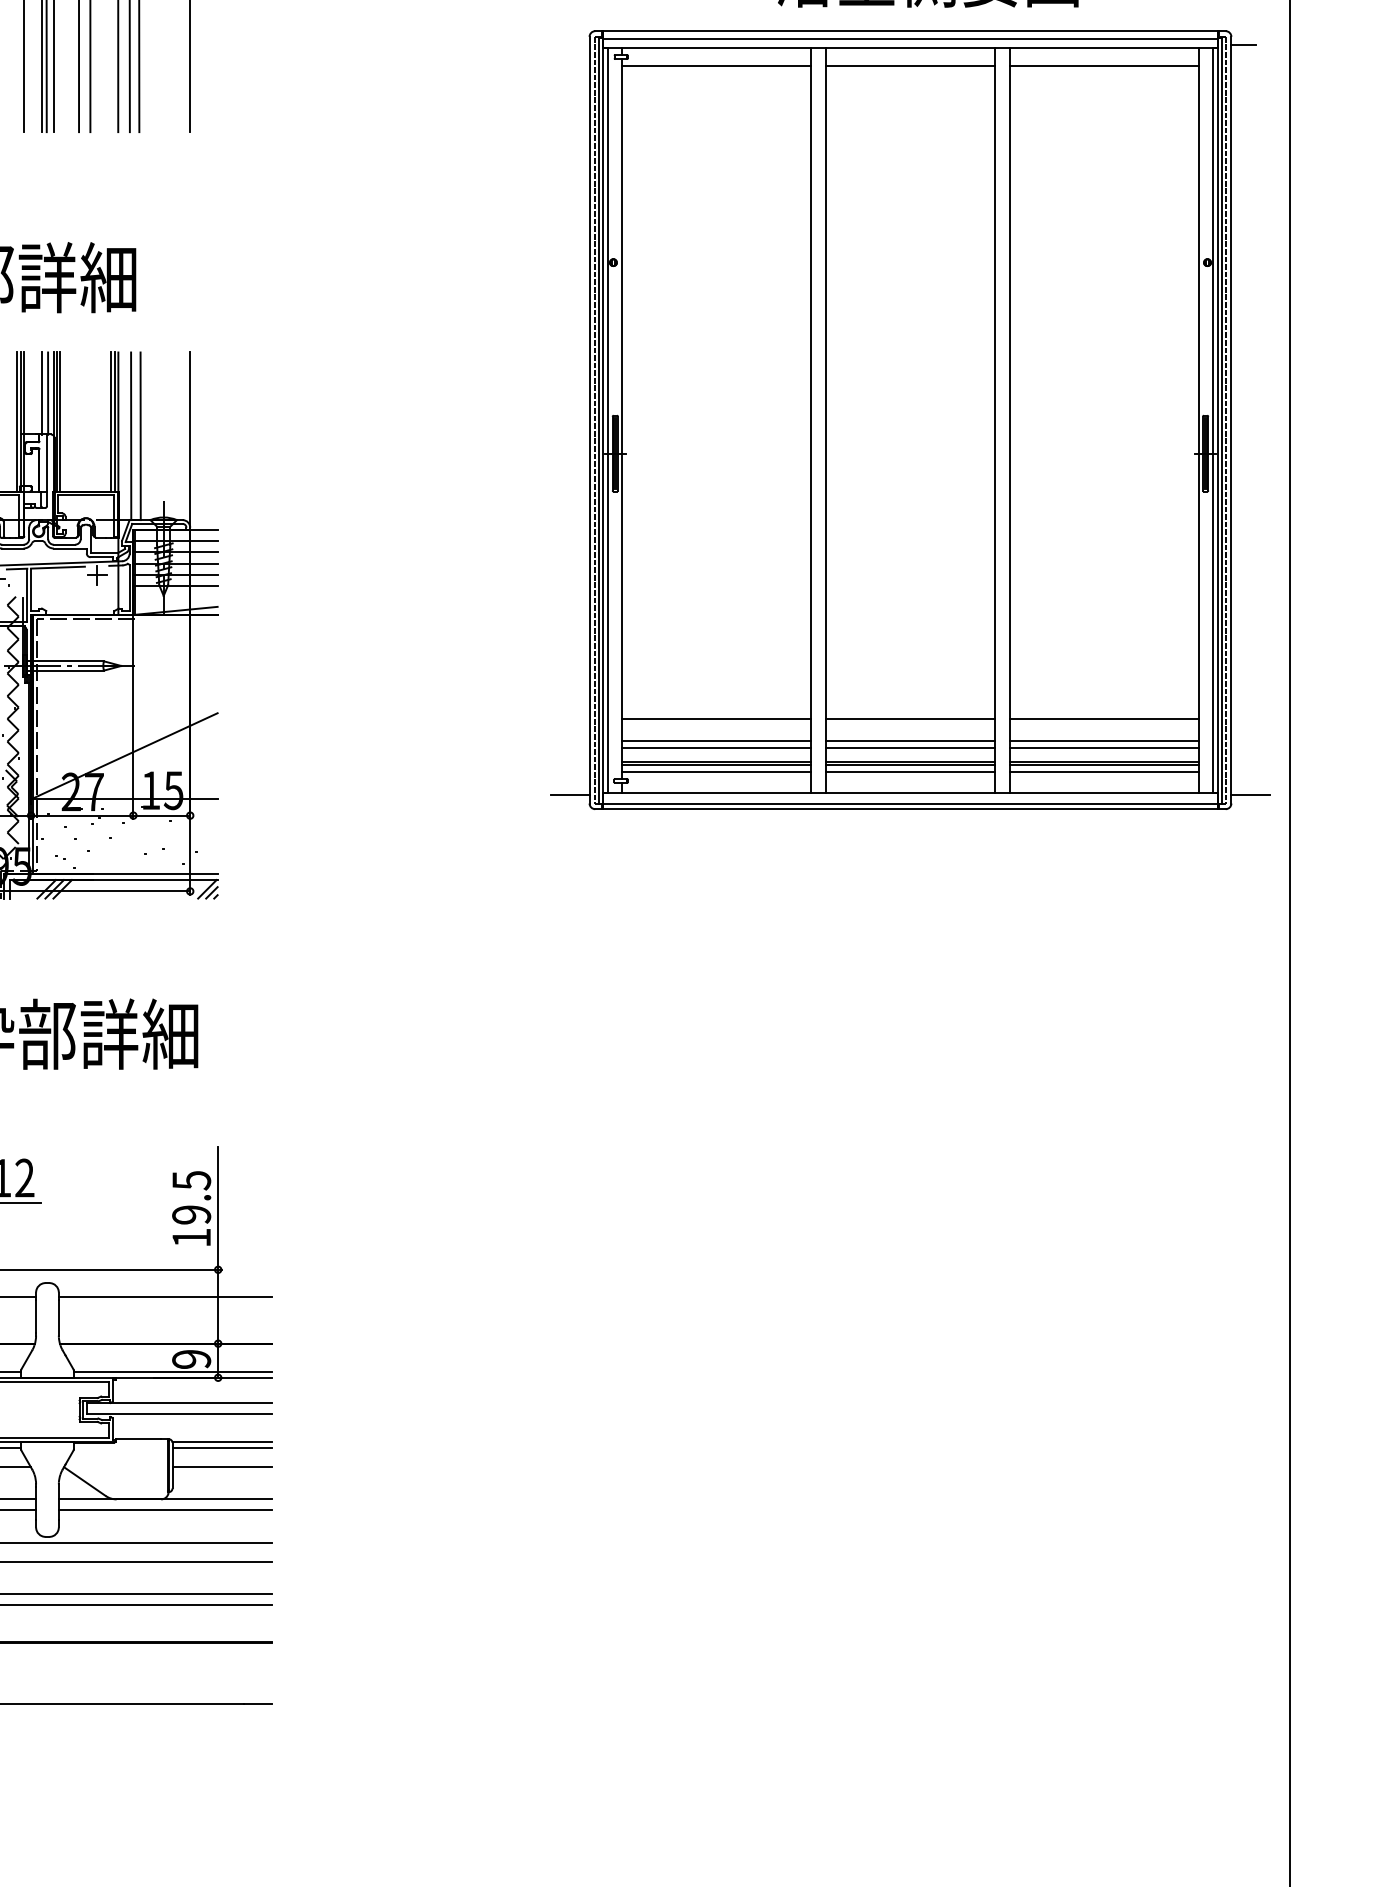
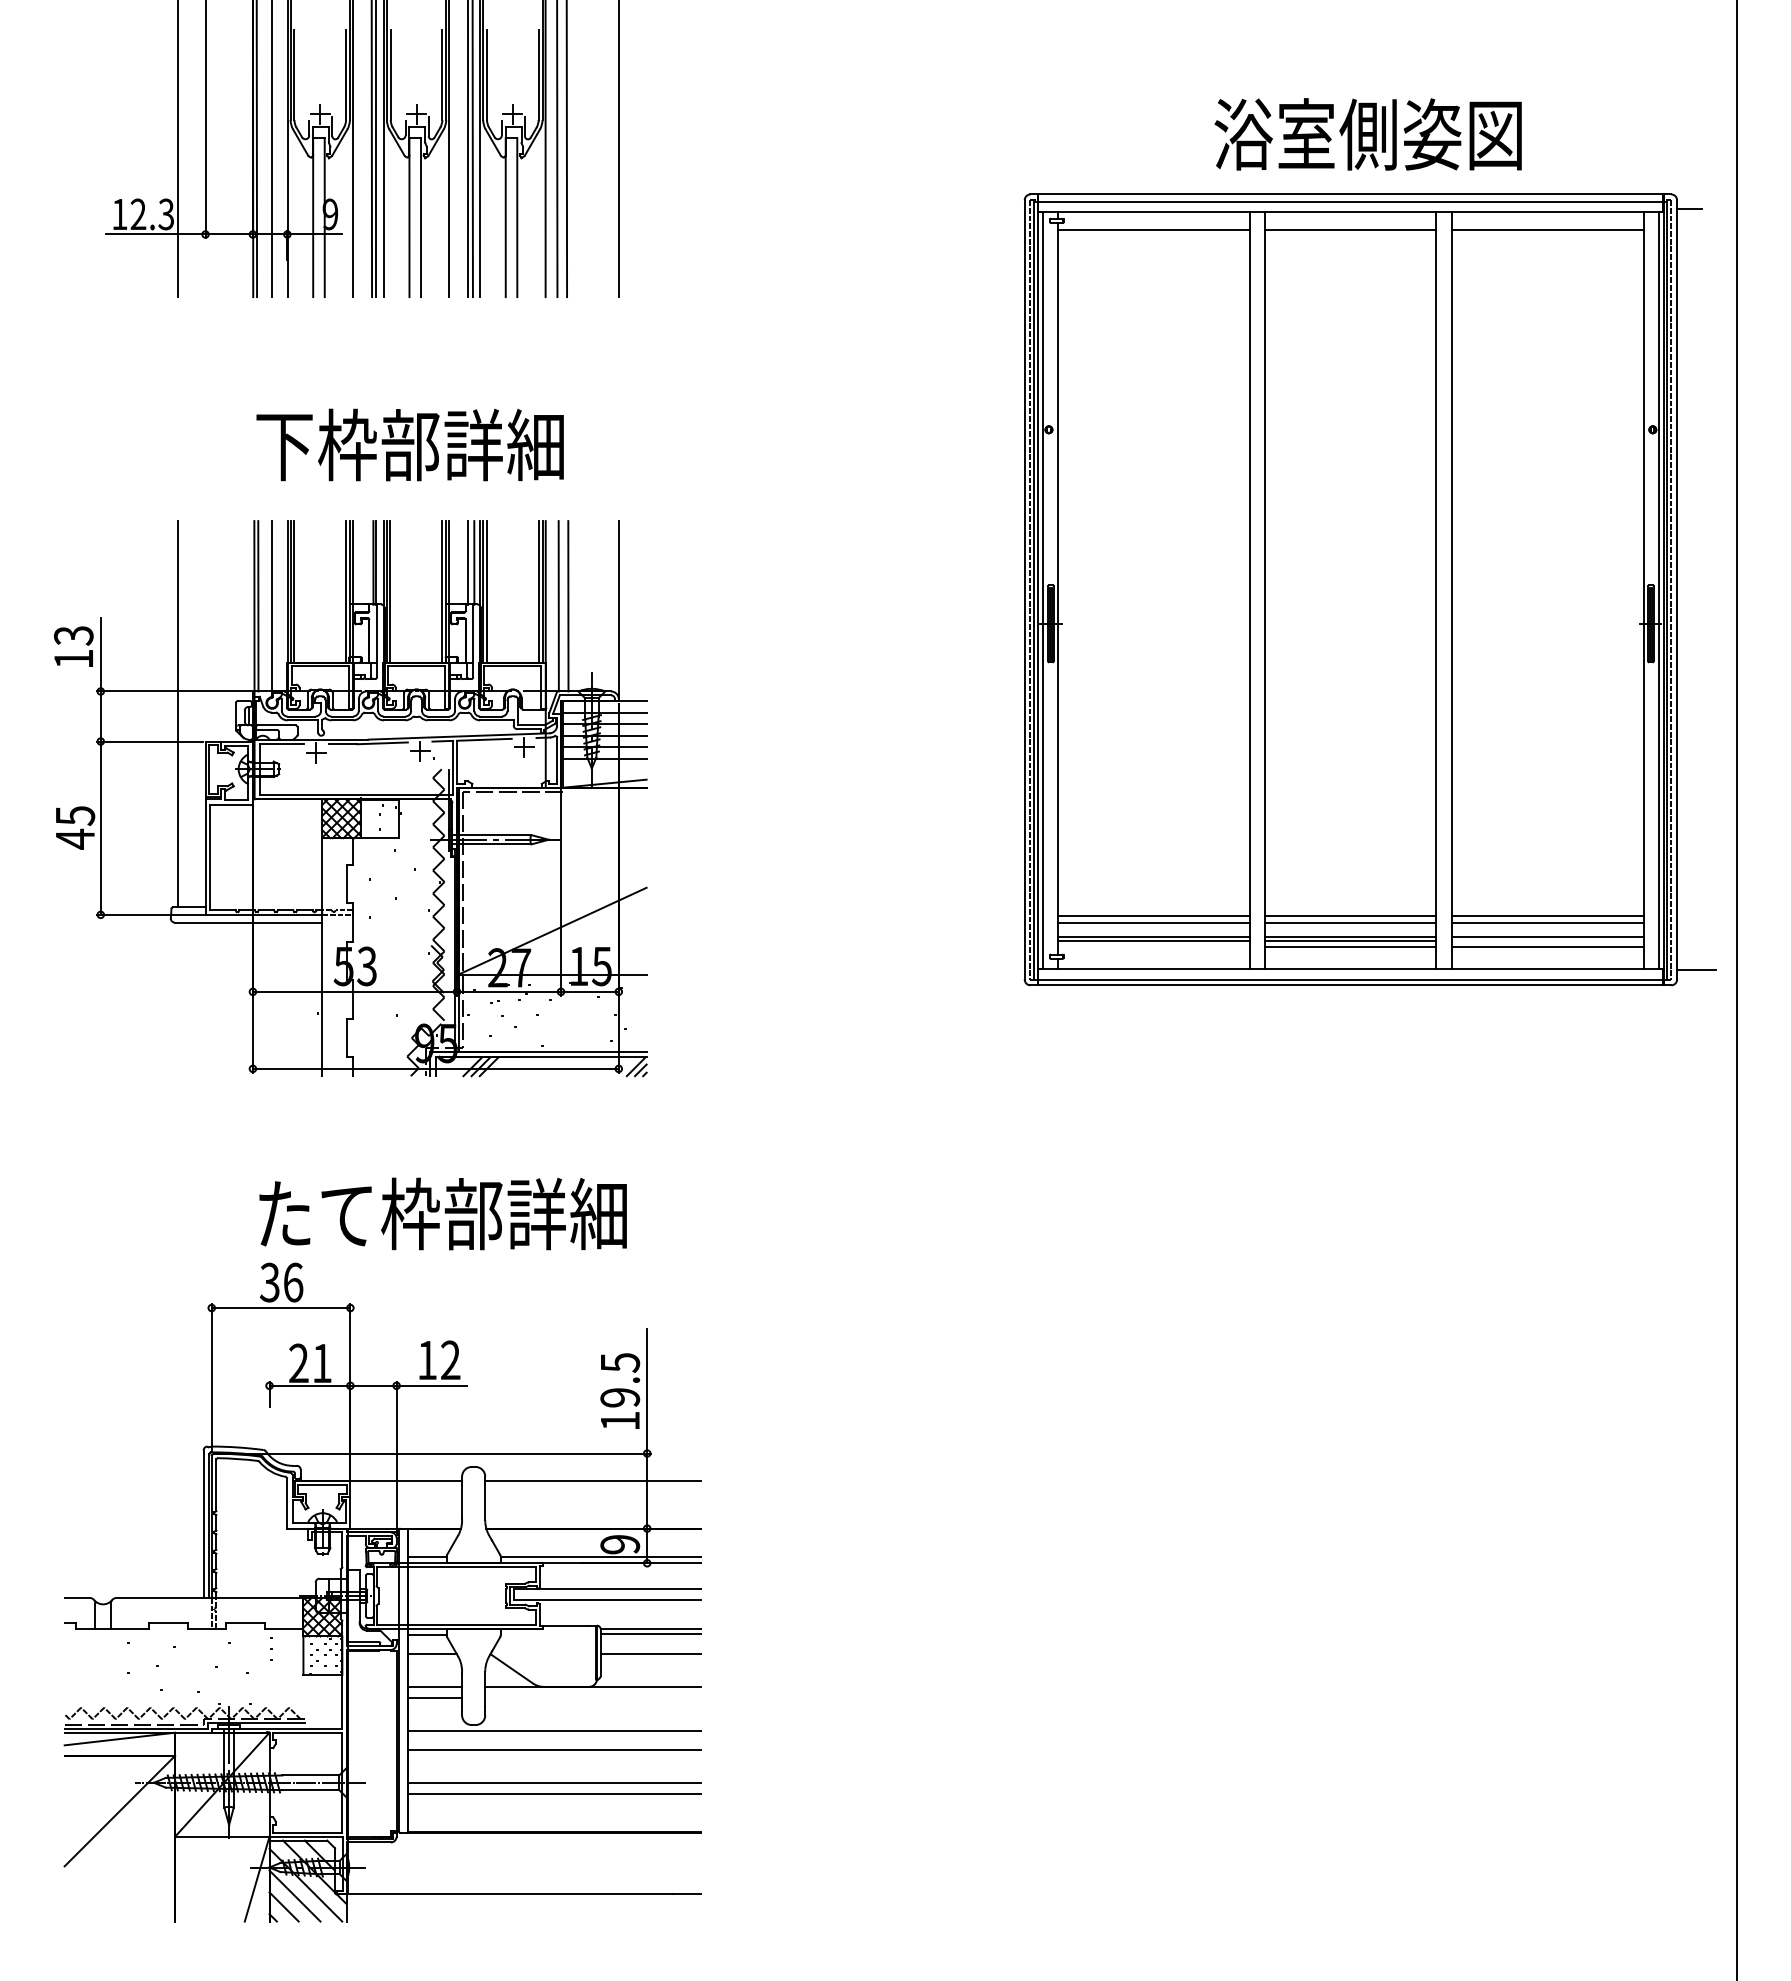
line: (716, 718) -> (1153, 893), removed
line: (910, 718) -> (1350, 893), removed
line: (1103, 718) -> (1547, 893), removed
line: (1103, 765) -> (1547, 940), removed
line: (716, 771) -> (1153, 947), removed
line: (569, 794) -> (1004, 970), removed
line: (165, 1509) -> (593, 1697), removed

